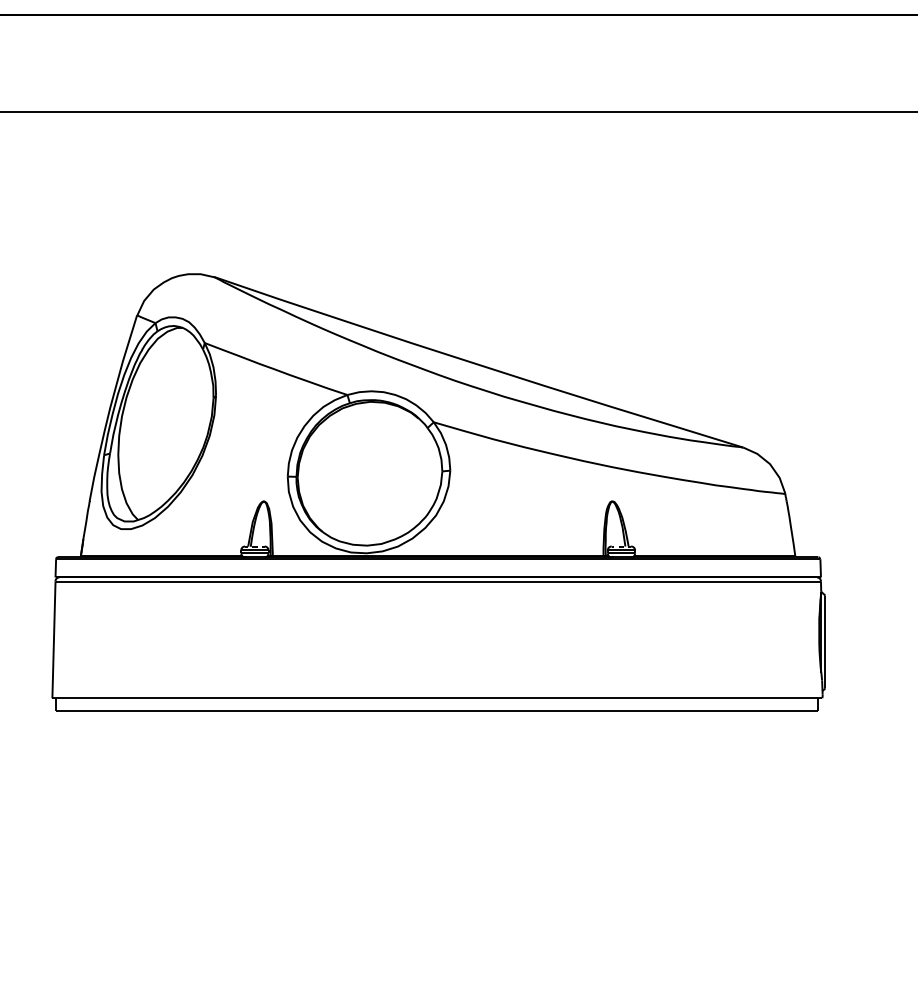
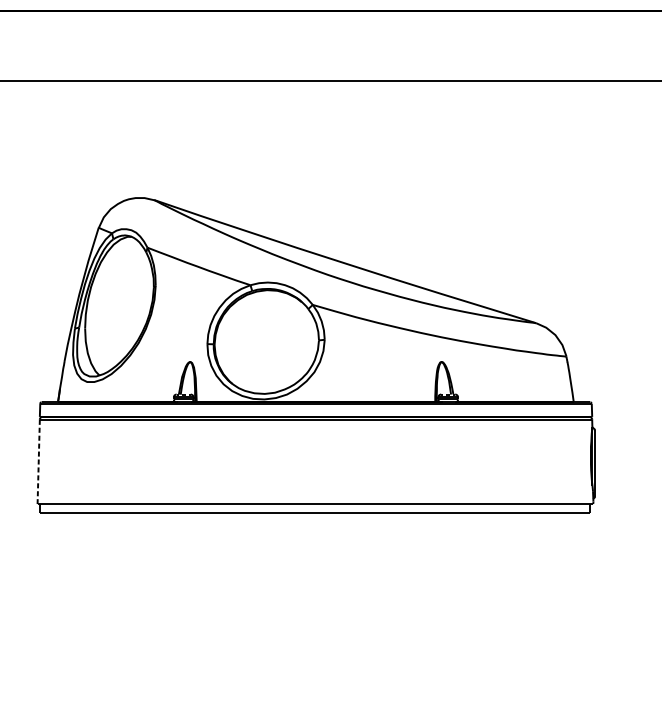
line: (53, 640) -> (38, 462), solid -> dashed

